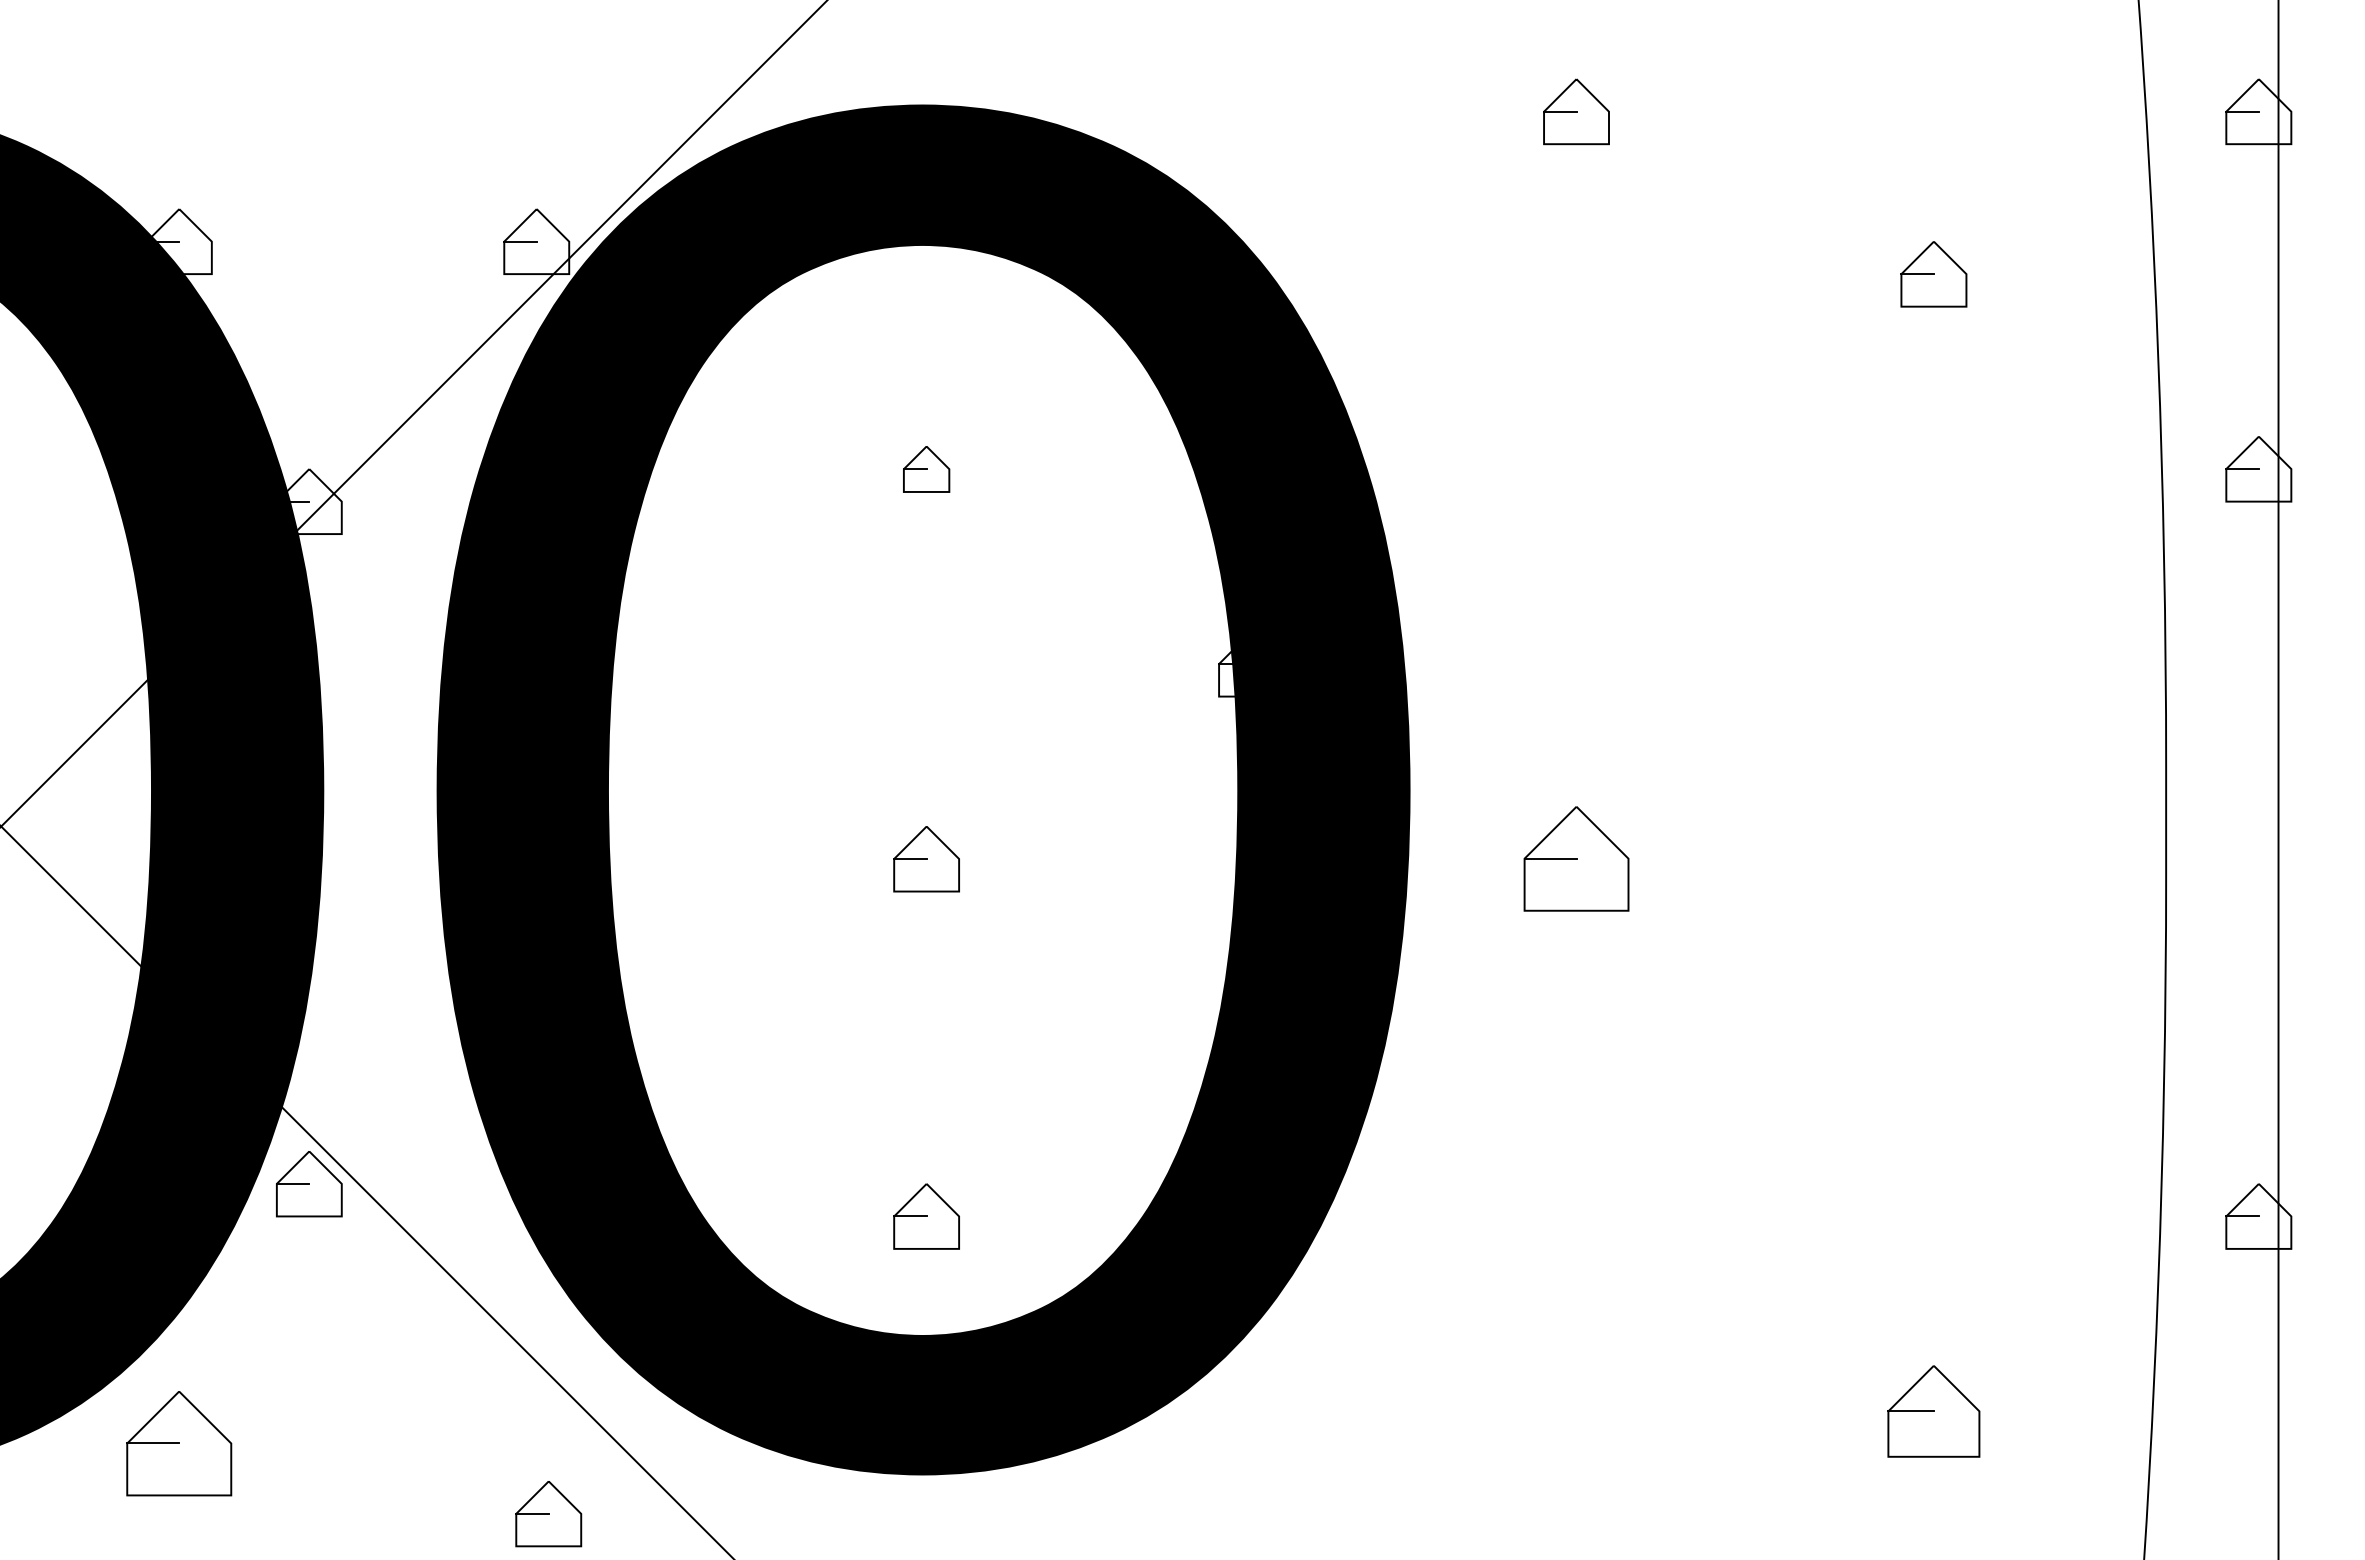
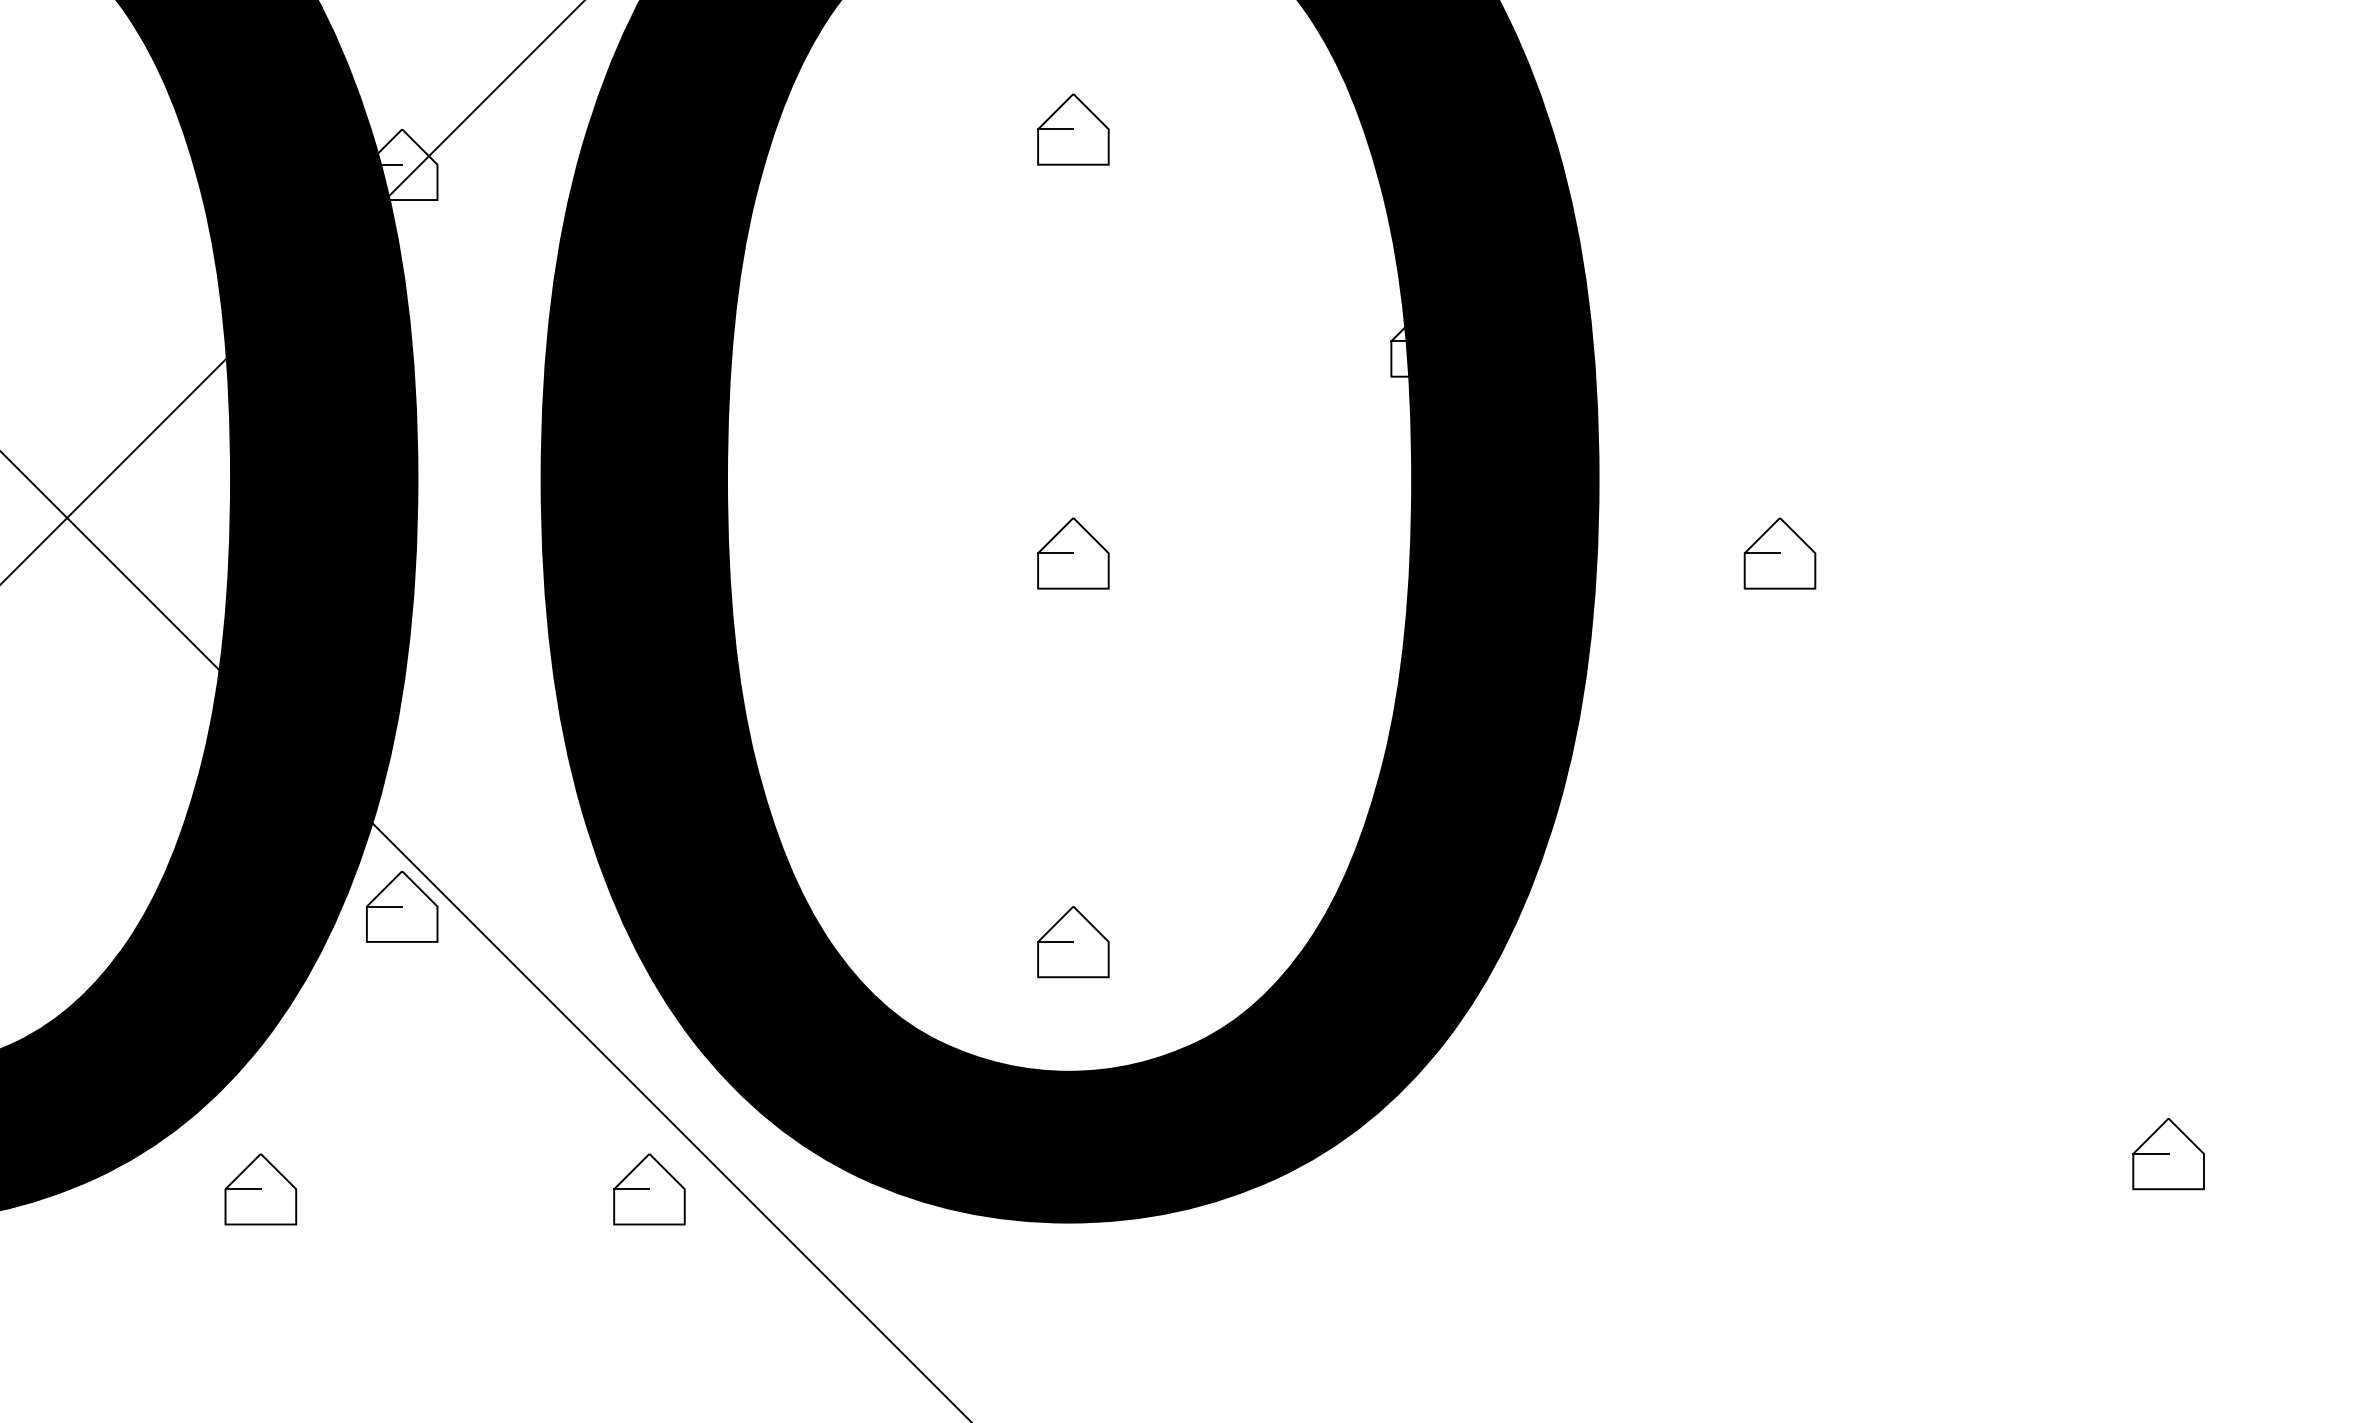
part: (926, 469) -> (1073, 129), size x1.43
part: (1576, 859) -> (1779, 553), size x0.62
part: (1933, 1411) -> (2168, 1154), size x0.71
part: (179, 1444) -> (261, 1189), size x0.62
part: (548, 1514) -> (649, 1189), moved

